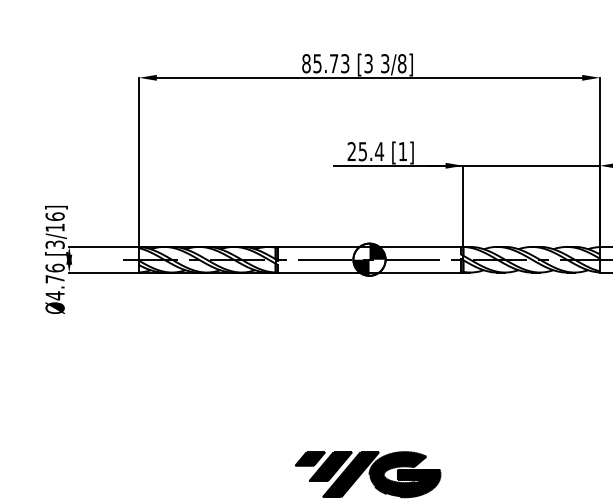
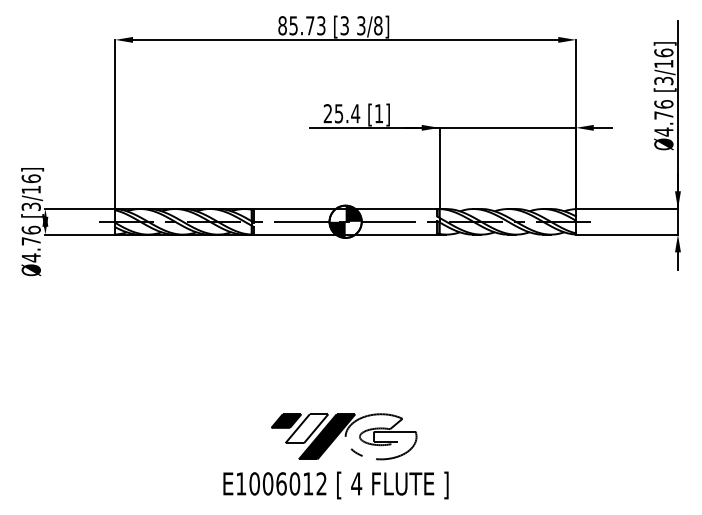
fill: (330, 466) -> (306, 428), removed
fill: (404, 474) -> (380, 436), removed

